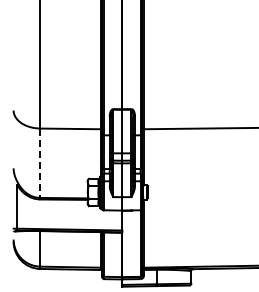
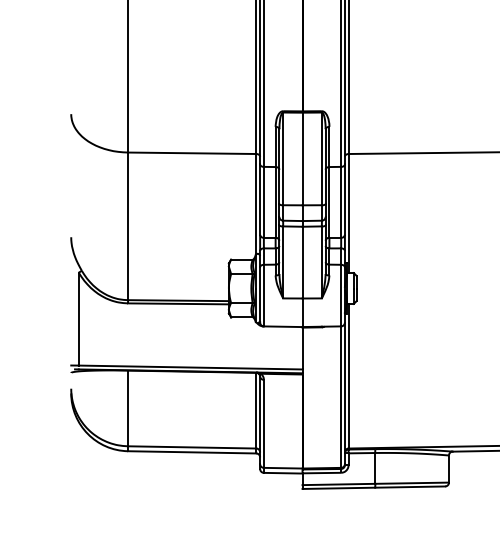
line: (40, 163) -> (128, 226), dashed -> solid

